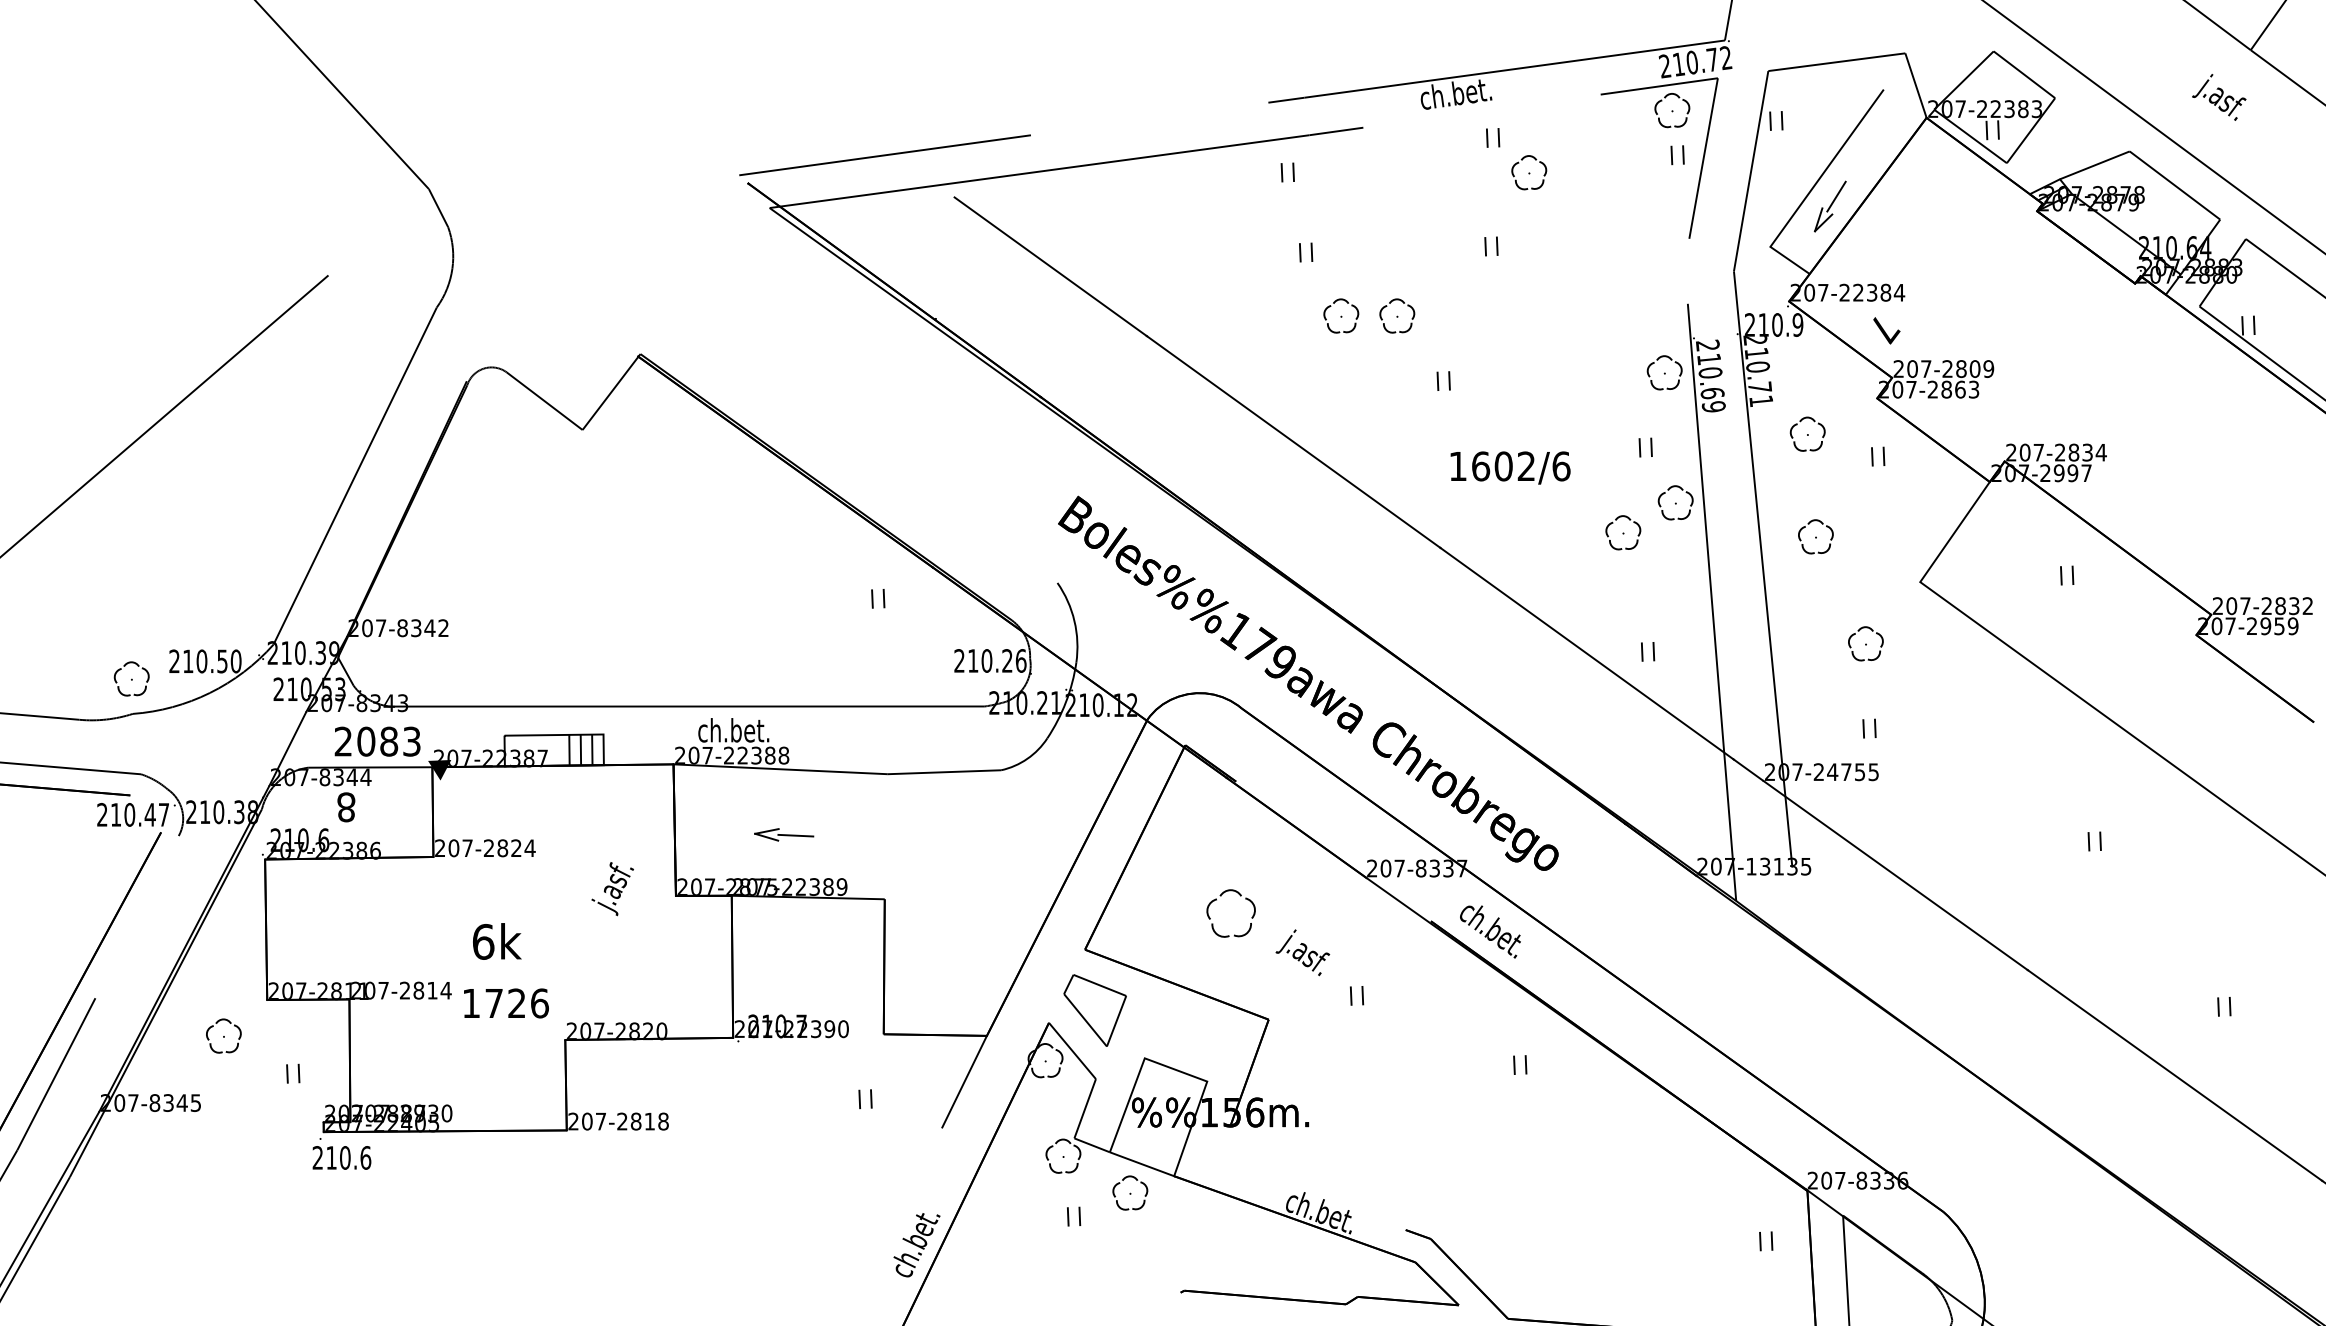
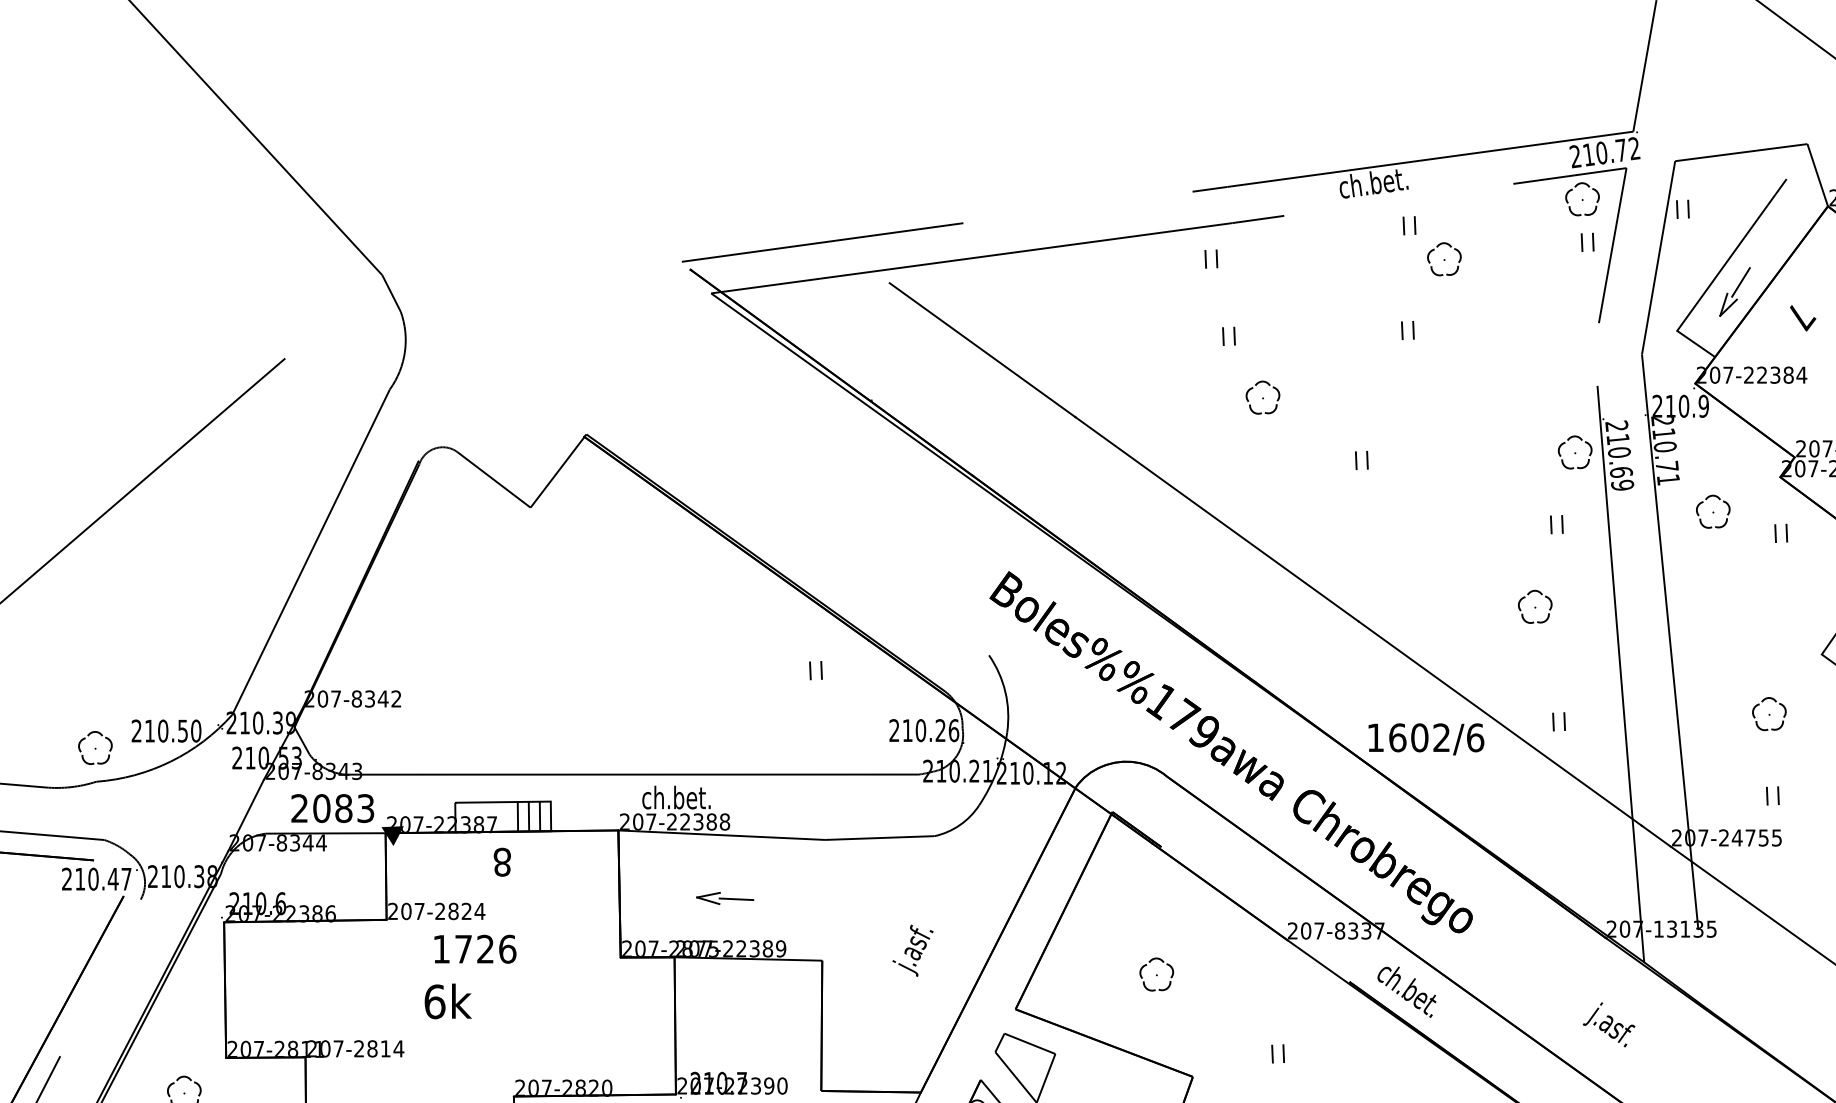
part: (1397, 315) -> (1317, 397), removed
text: (1886, 330) -> (1802, 317), moved
text: (1510, 467) -> (1426, 738), moved
part: (1675, 502) -> (1585, 577), removed
part: (1815, 536) -> (1720, 610), removed
text: (346, 807) -> (502, 862), moved
text: (612, 889) -> (912, 951), moved
part: (1231, 913) -> (1156, 974), size x0.71
text: (1302, 952) -> (1608, 1024), moved
text: (506, 1003) -> (475, 949), moved

